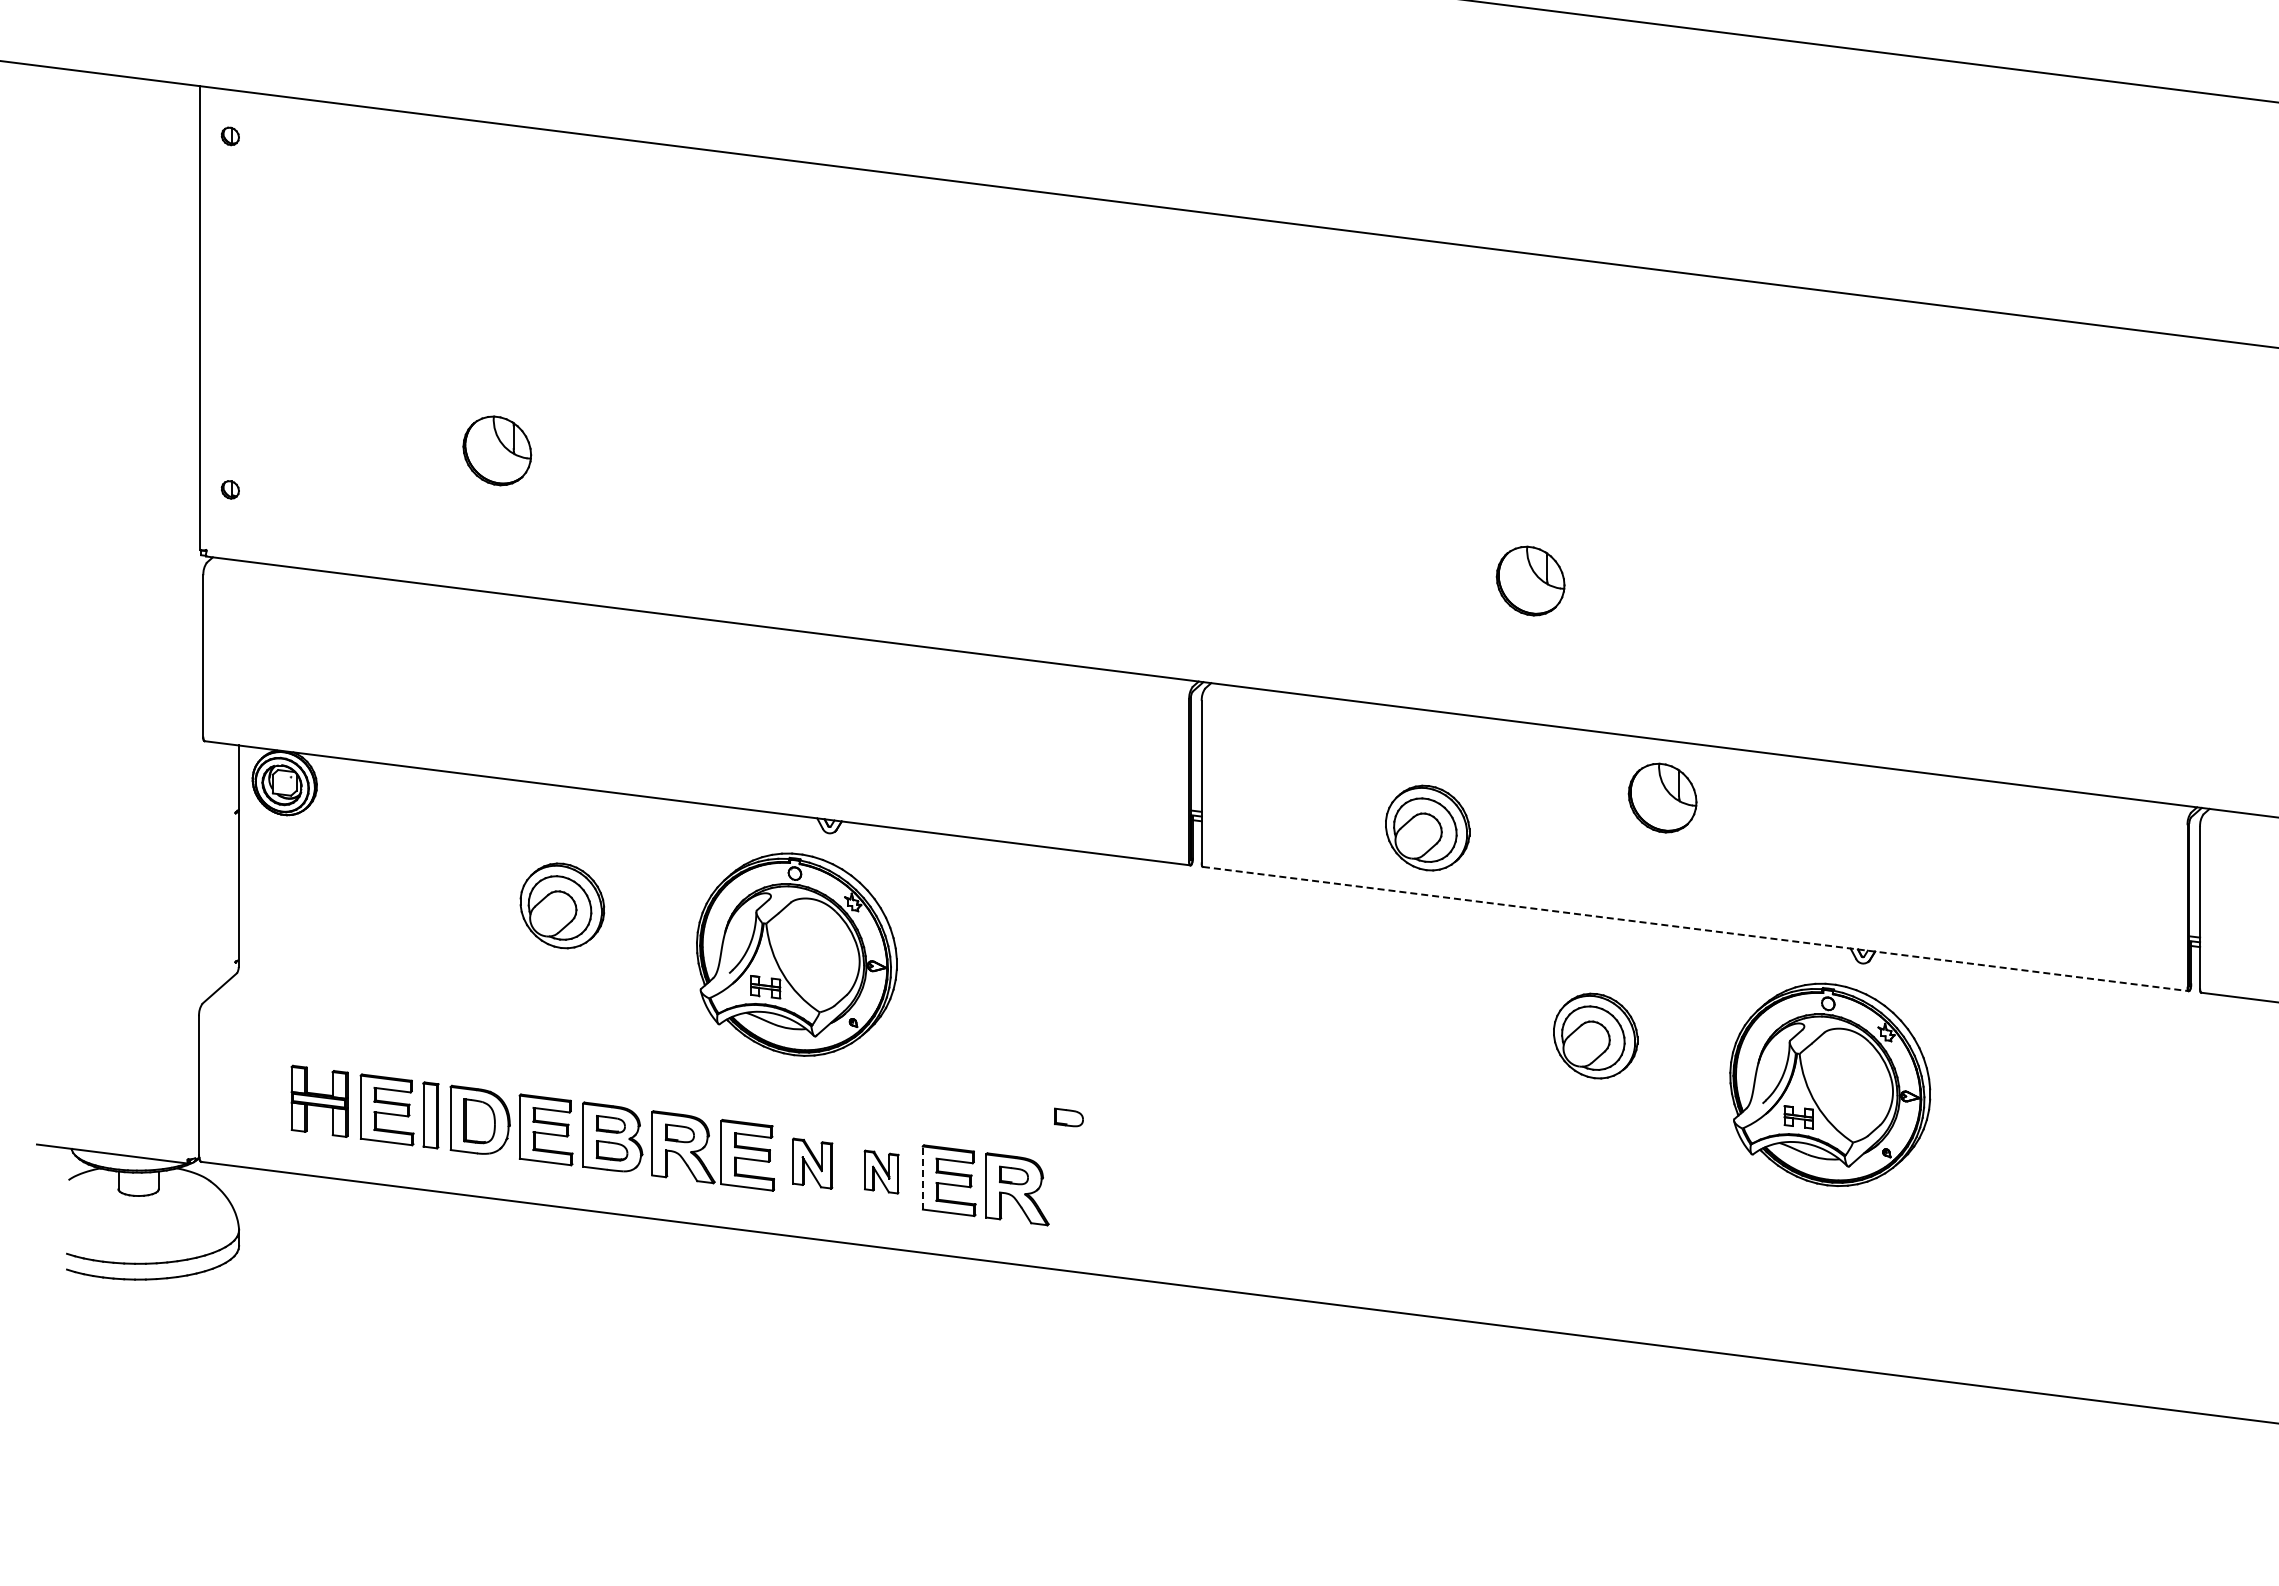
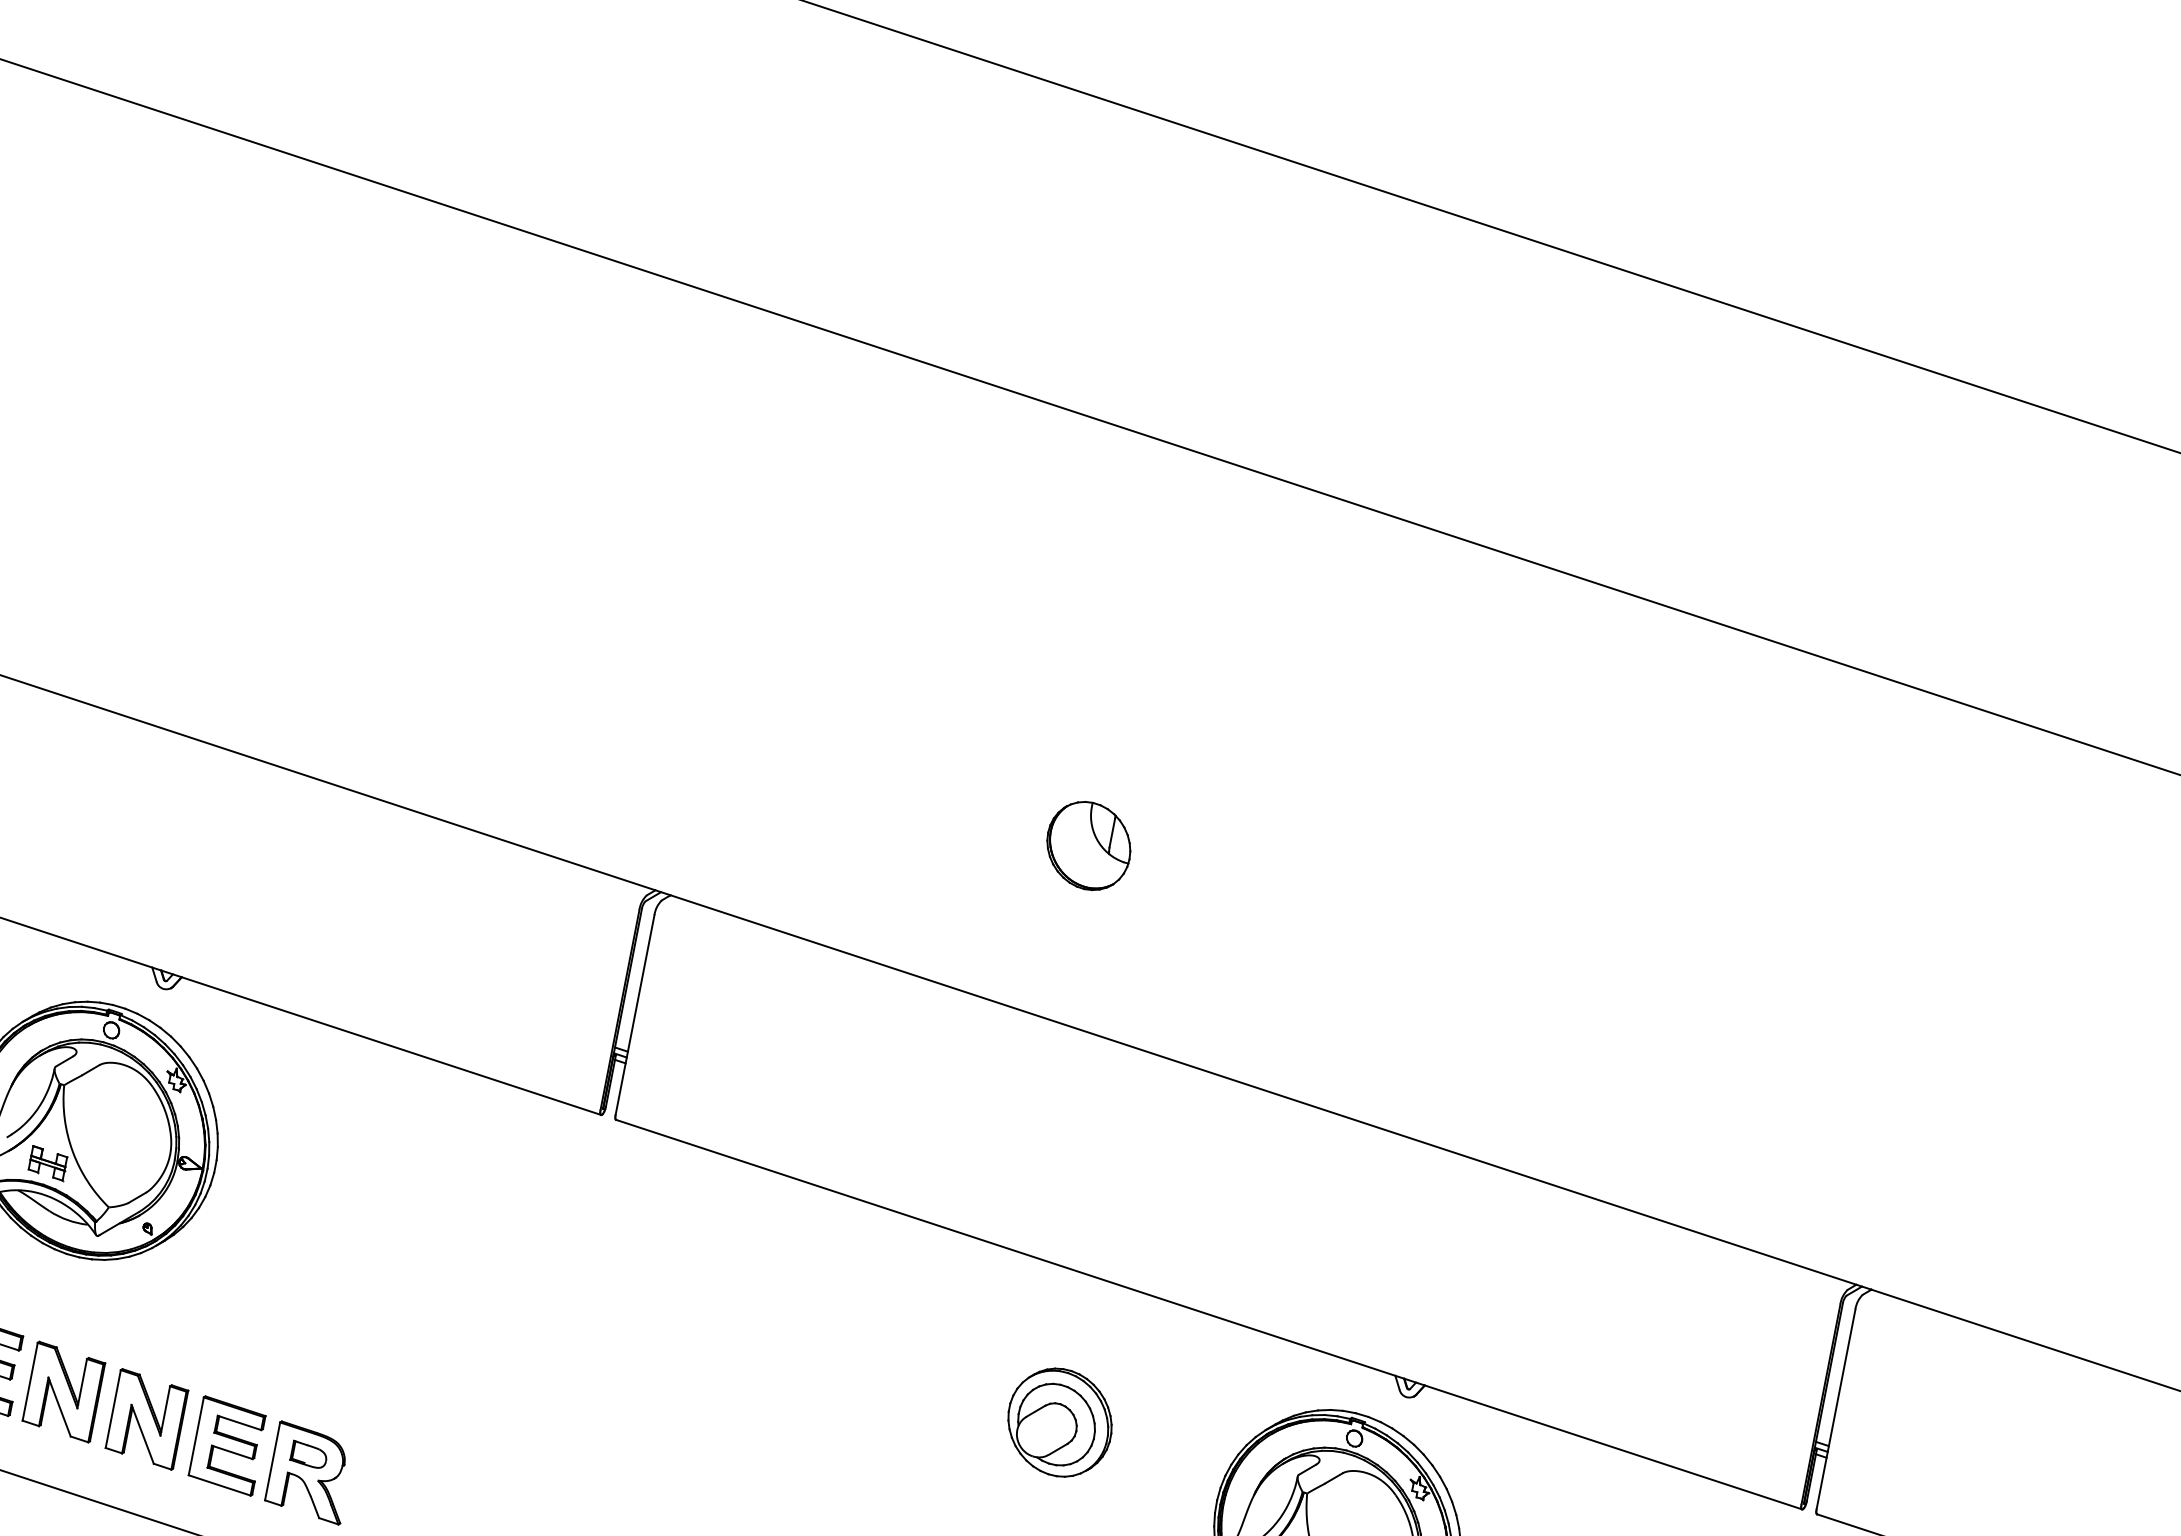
part: (1662, 797) -> (1199, 1144), removed
part: (1427, 827) -> (902, 1125), removed
line: (1695, 929) -> (1208, 1315), dashed -> solid
part: (1068, 1117) -> (390, 1396), removed
part: (812, 1163) -> (63, 1392), size x1.43
part: (881, 1171) -> (146, 1418), size x1.67
line: (922, 1177) -> (195, 1435), dashed -> solid

